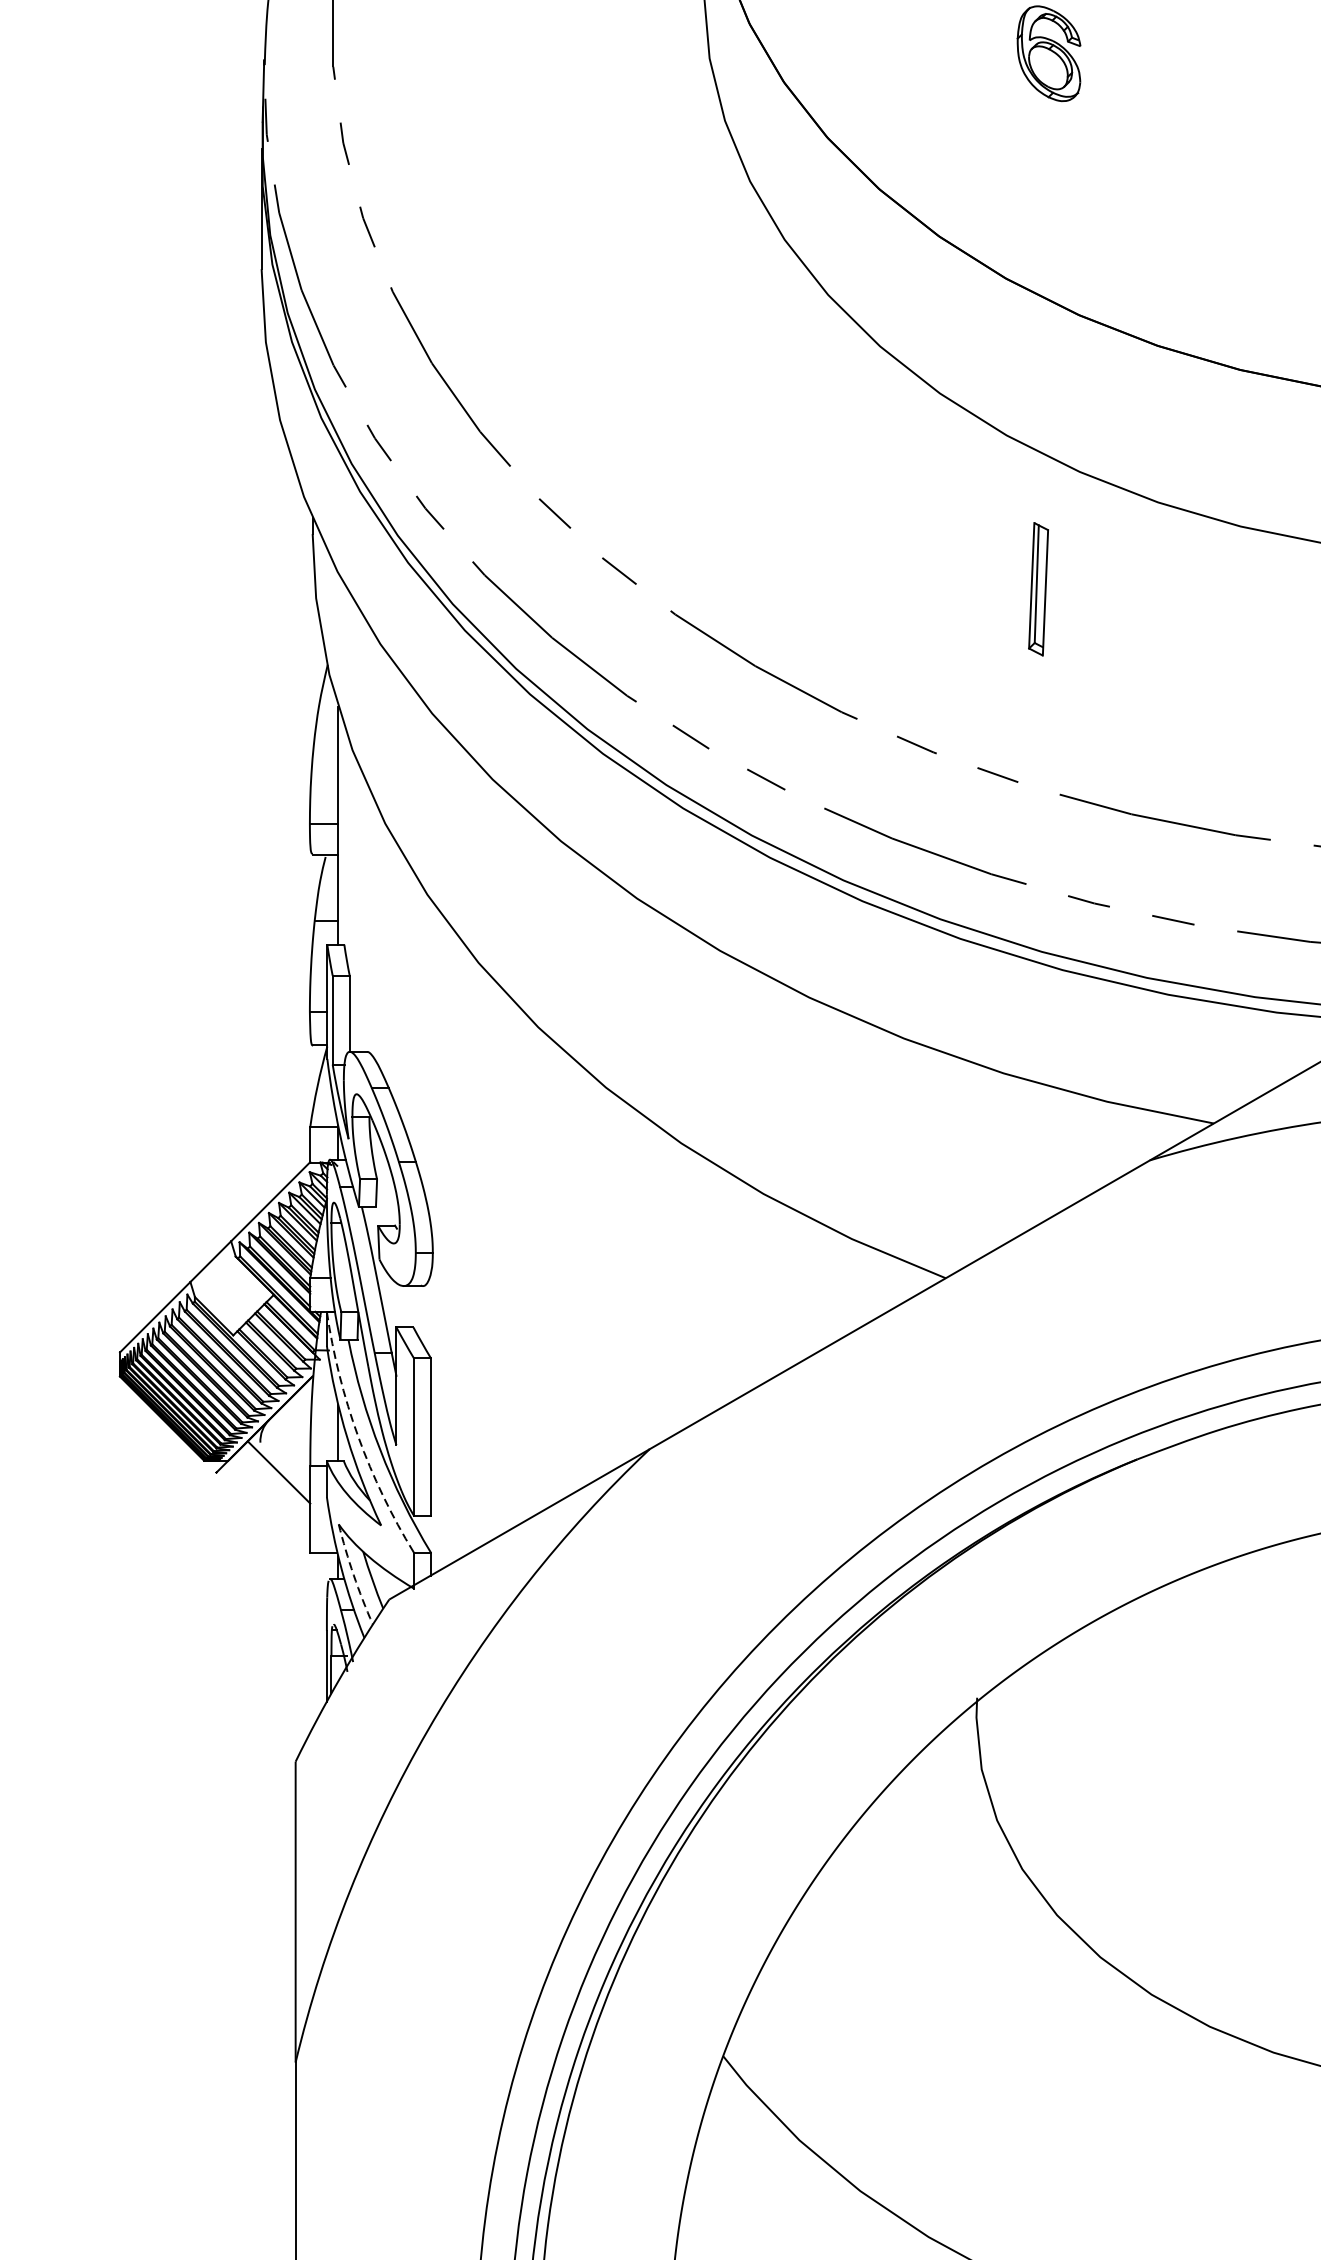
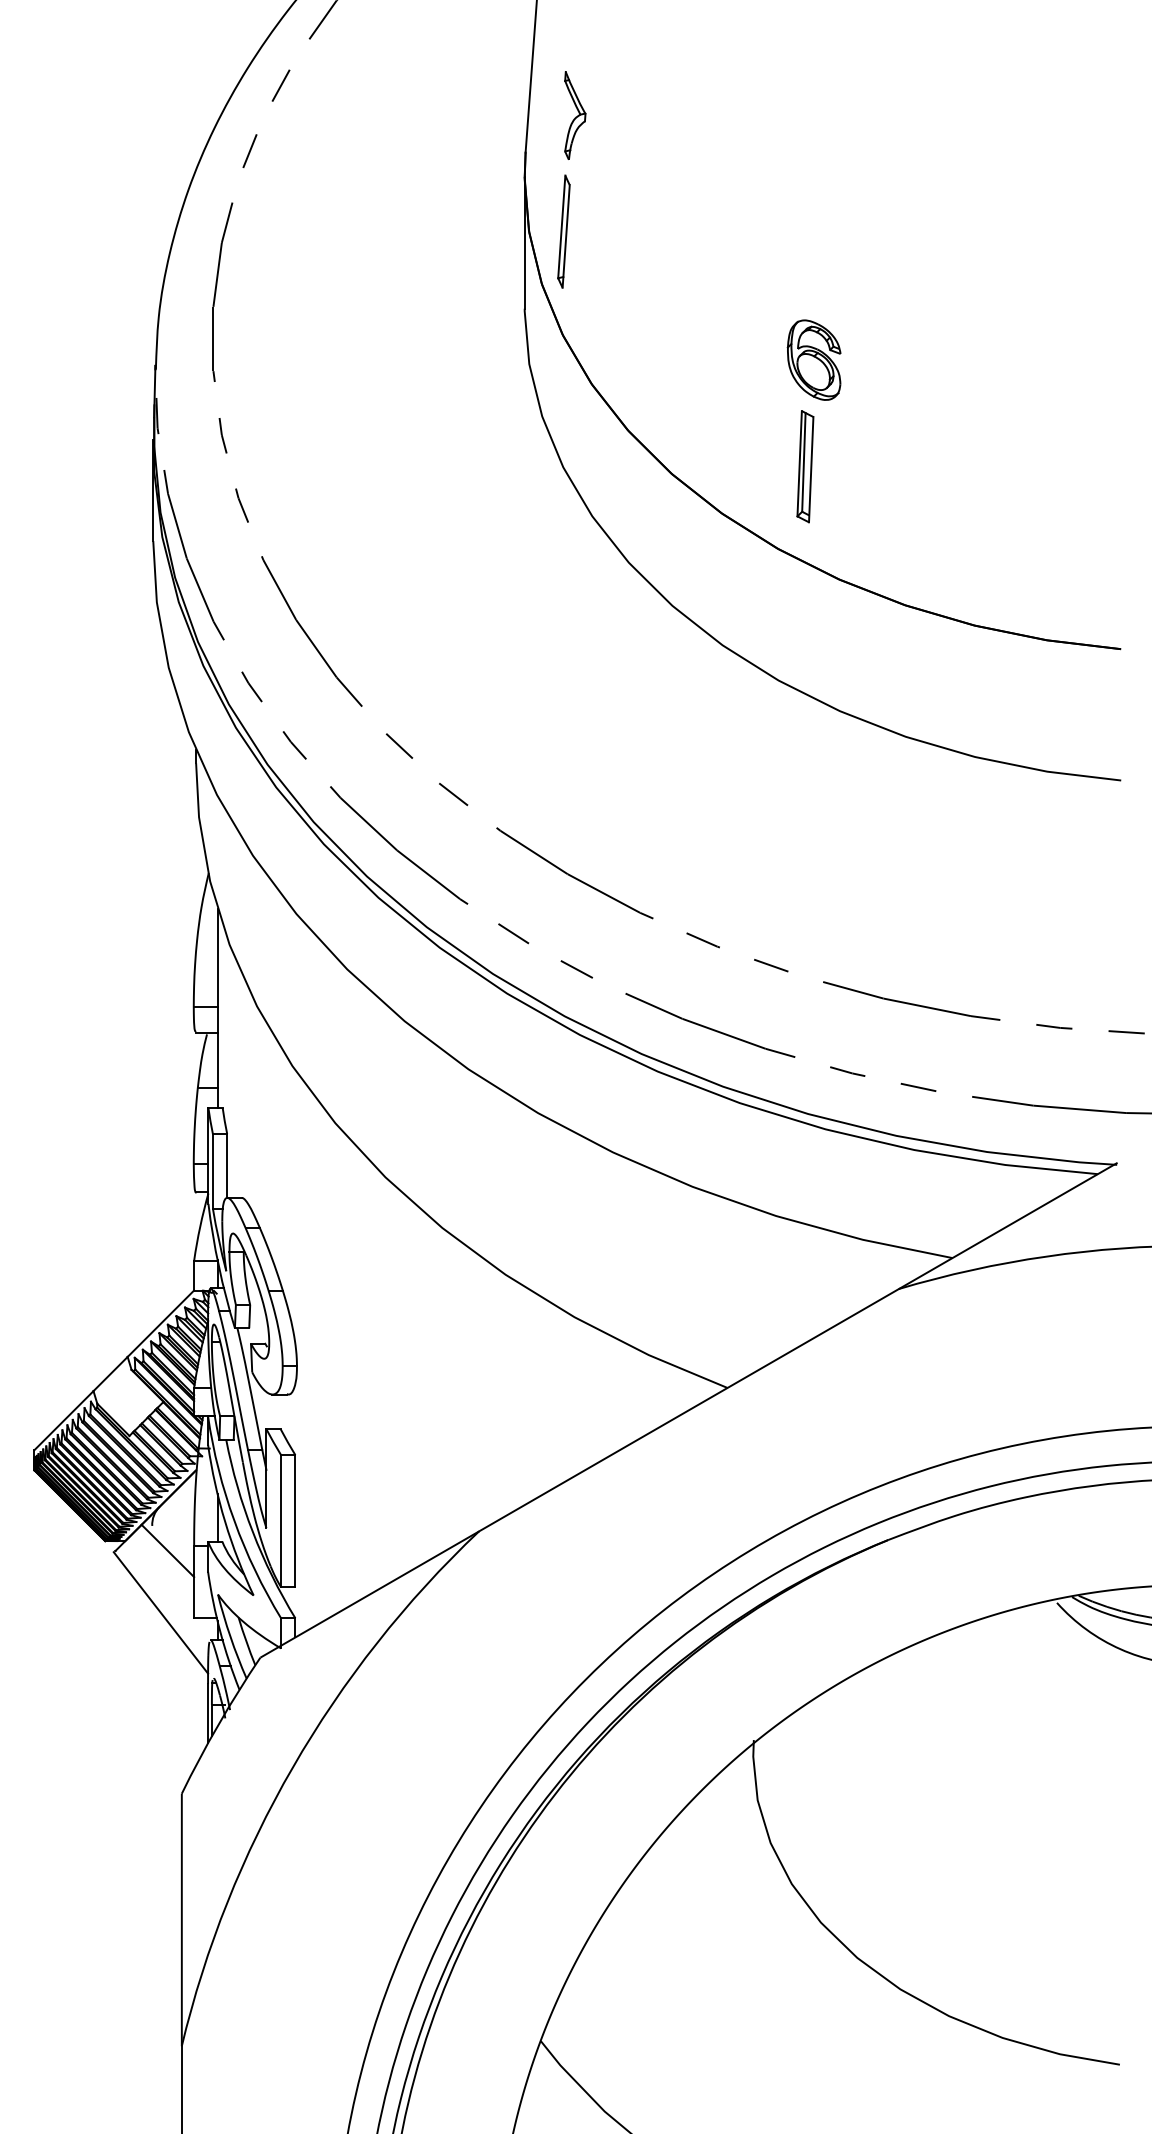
part: (1038, 589) -> (805, 466), moved
arc: (358, 1437) -> (234, 1521), dashed -> solid
line: (270, 1545) -> (160, 1612), added
arc: (353, 1575) -> (230, 1637), dashed -> solid

